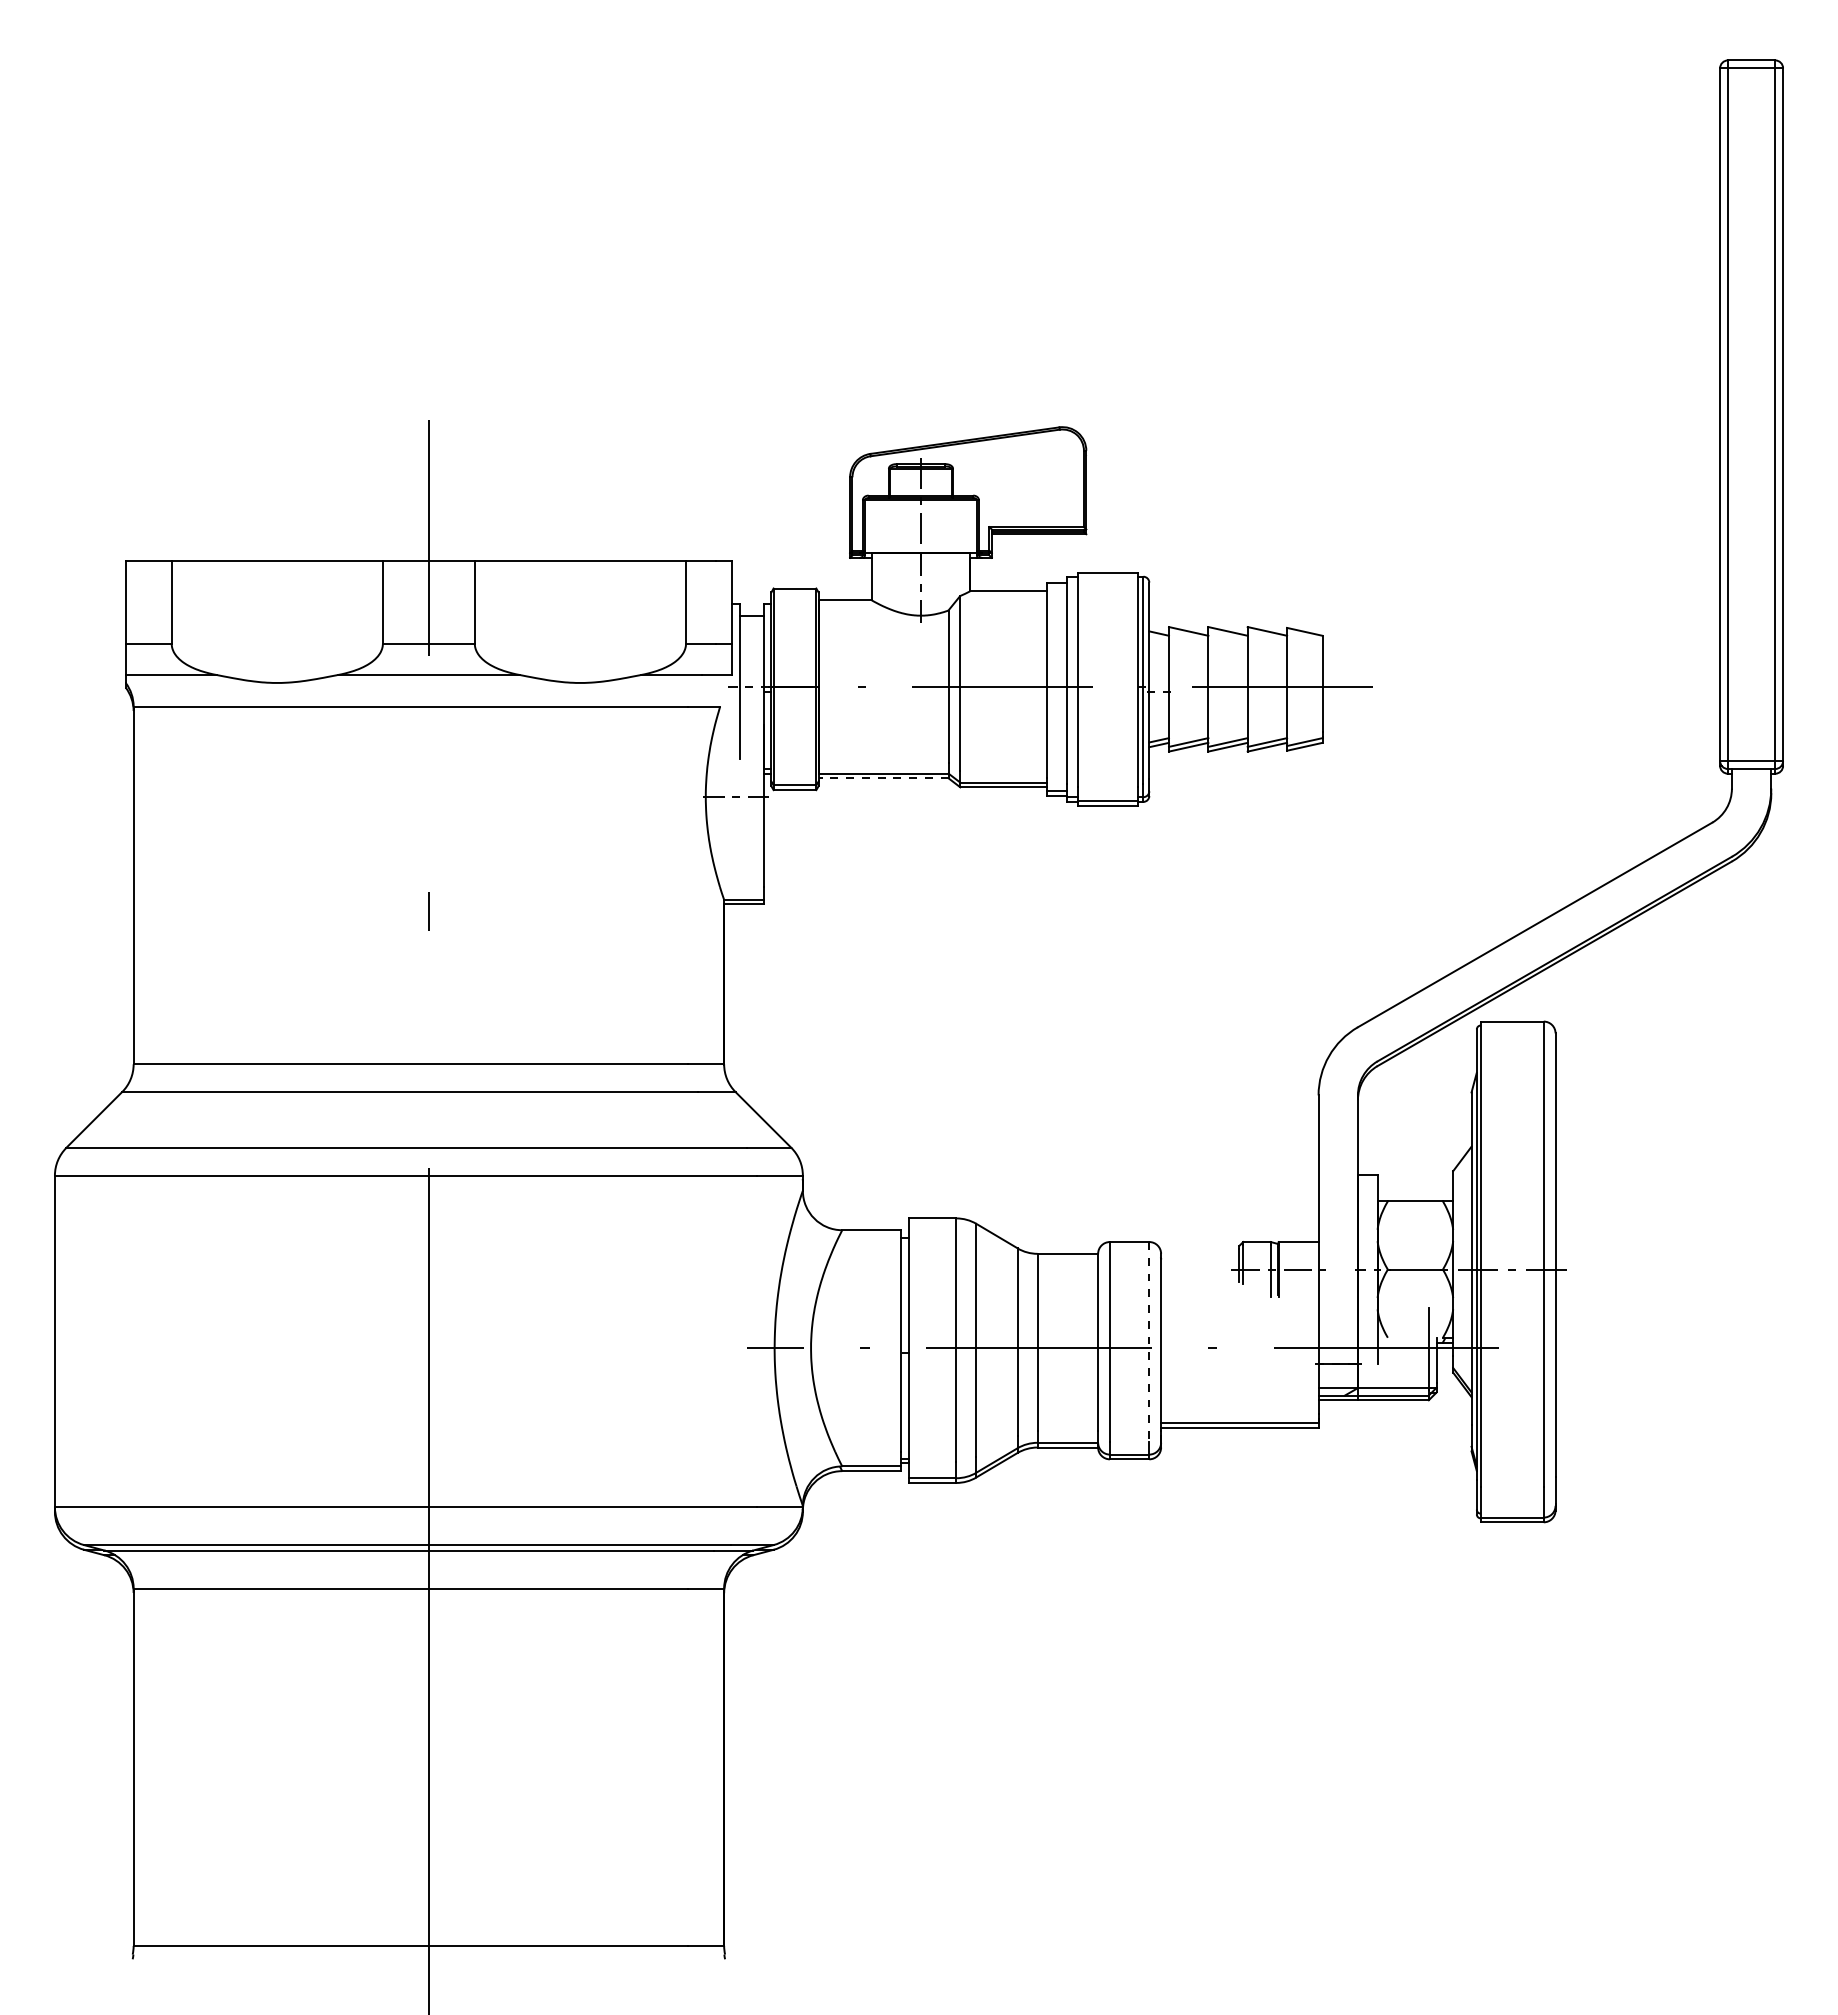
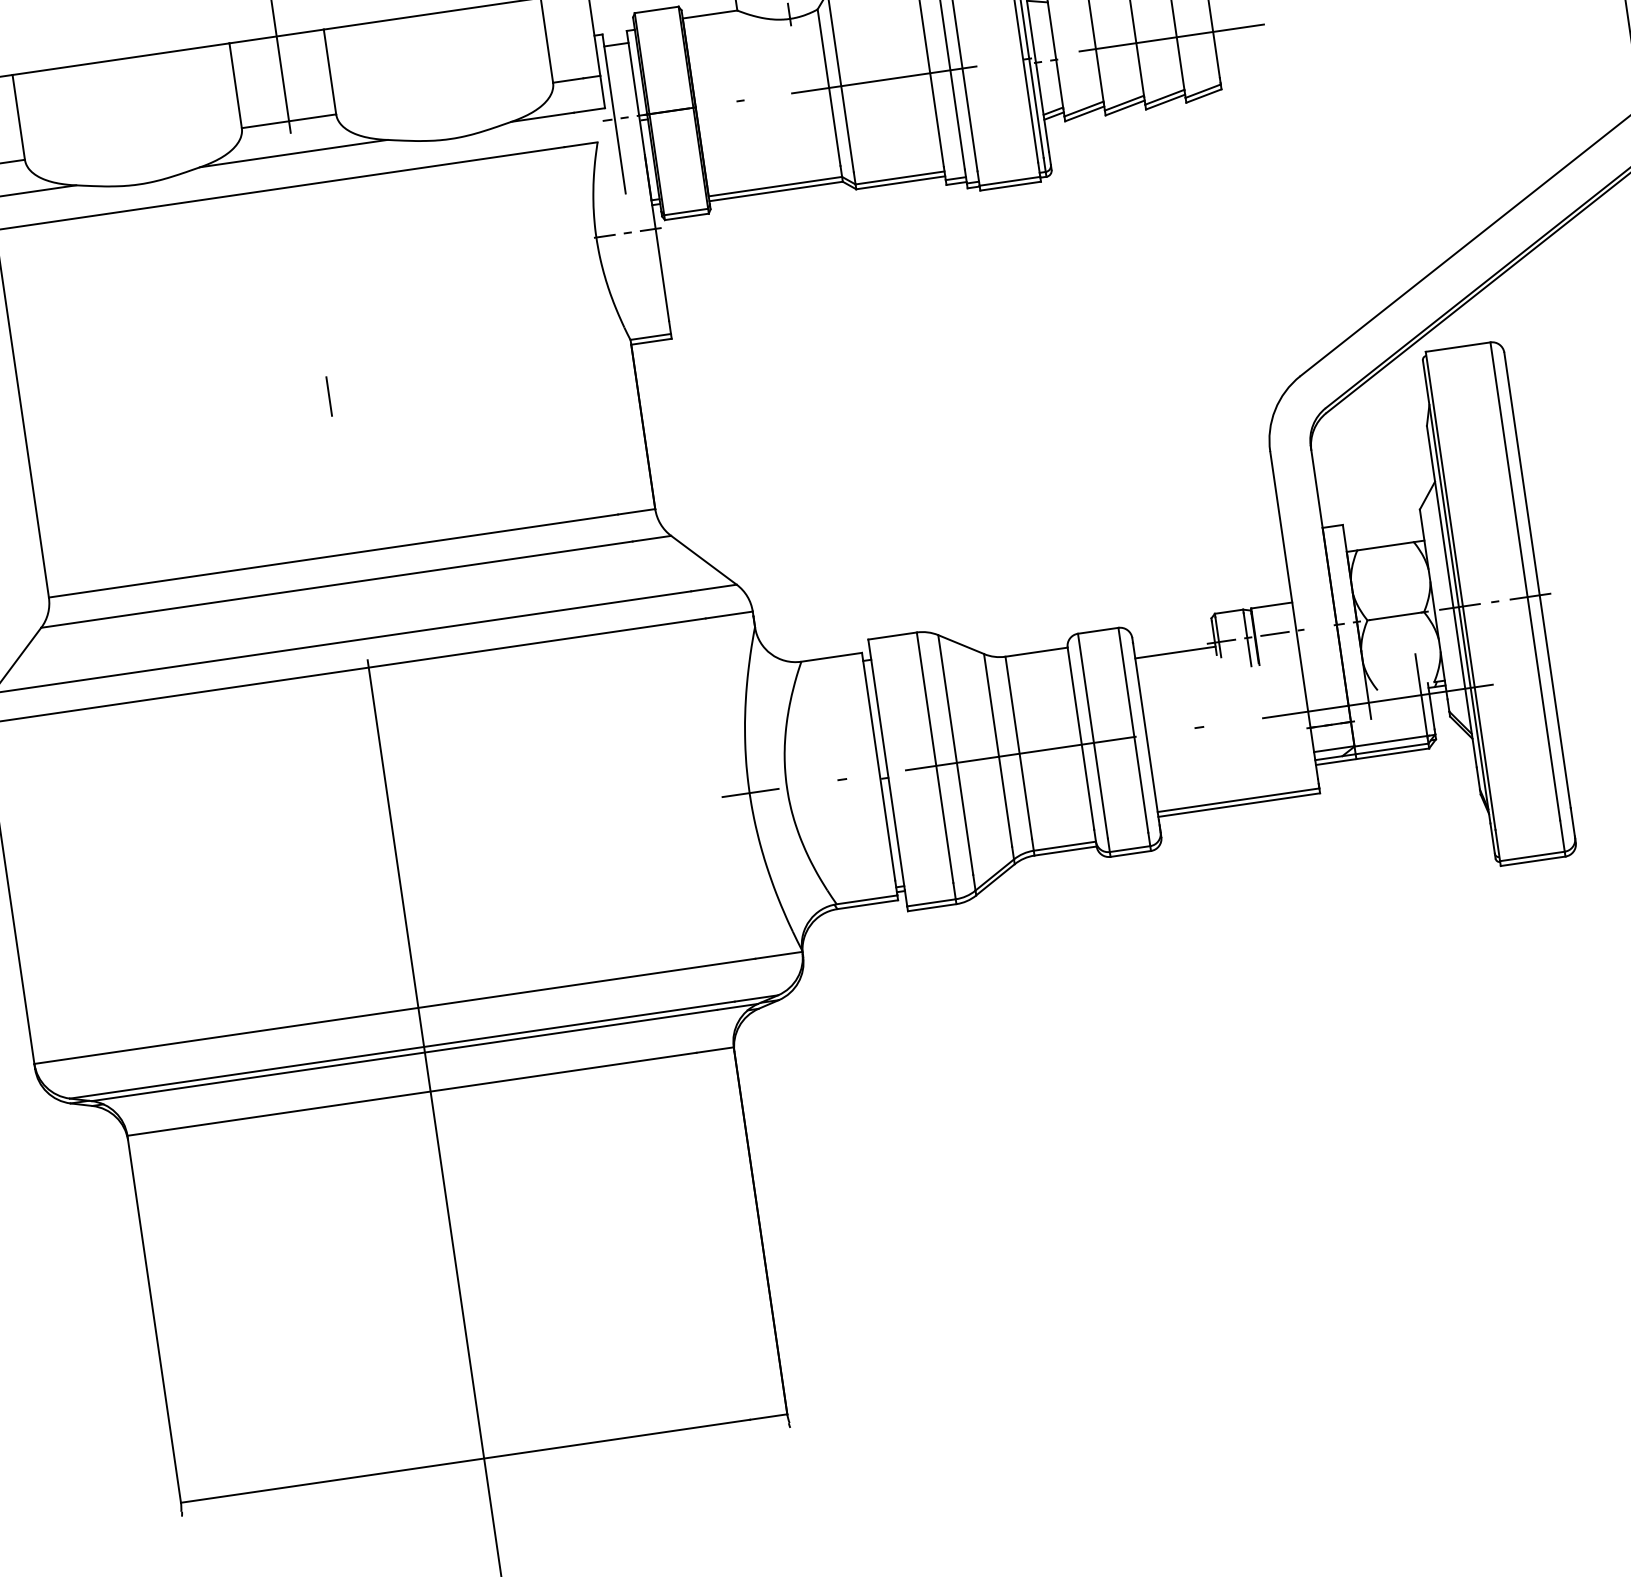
line: (883, 778) -> (776, 191), dashed -> solid
line: (1200, 1273) -> (1175, 652), added
line: (1149, 1341) -> (1133, 729), dashed -> solid

